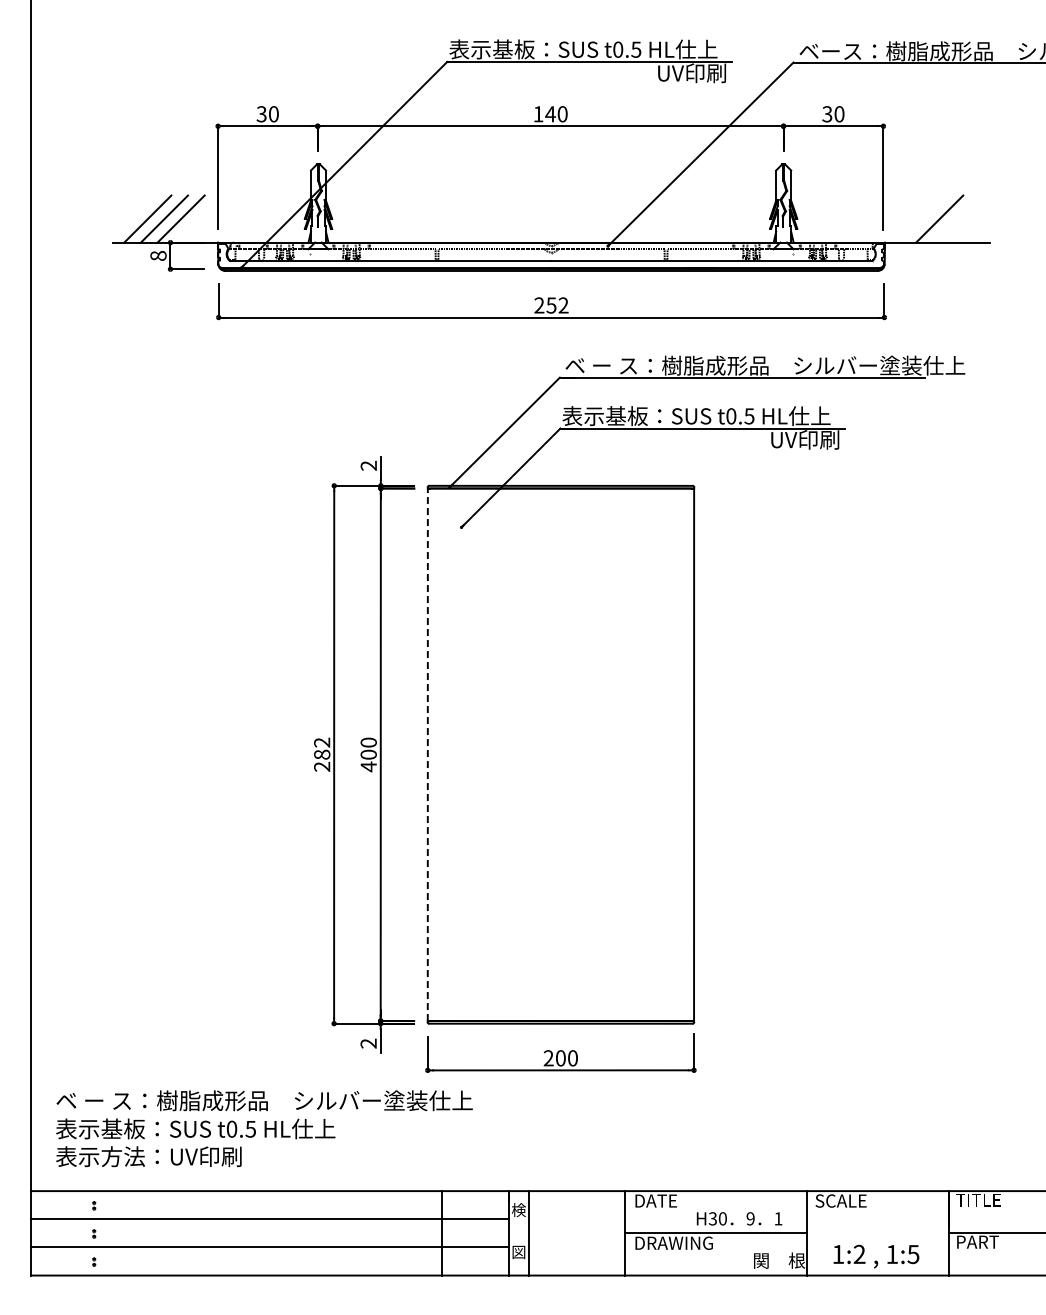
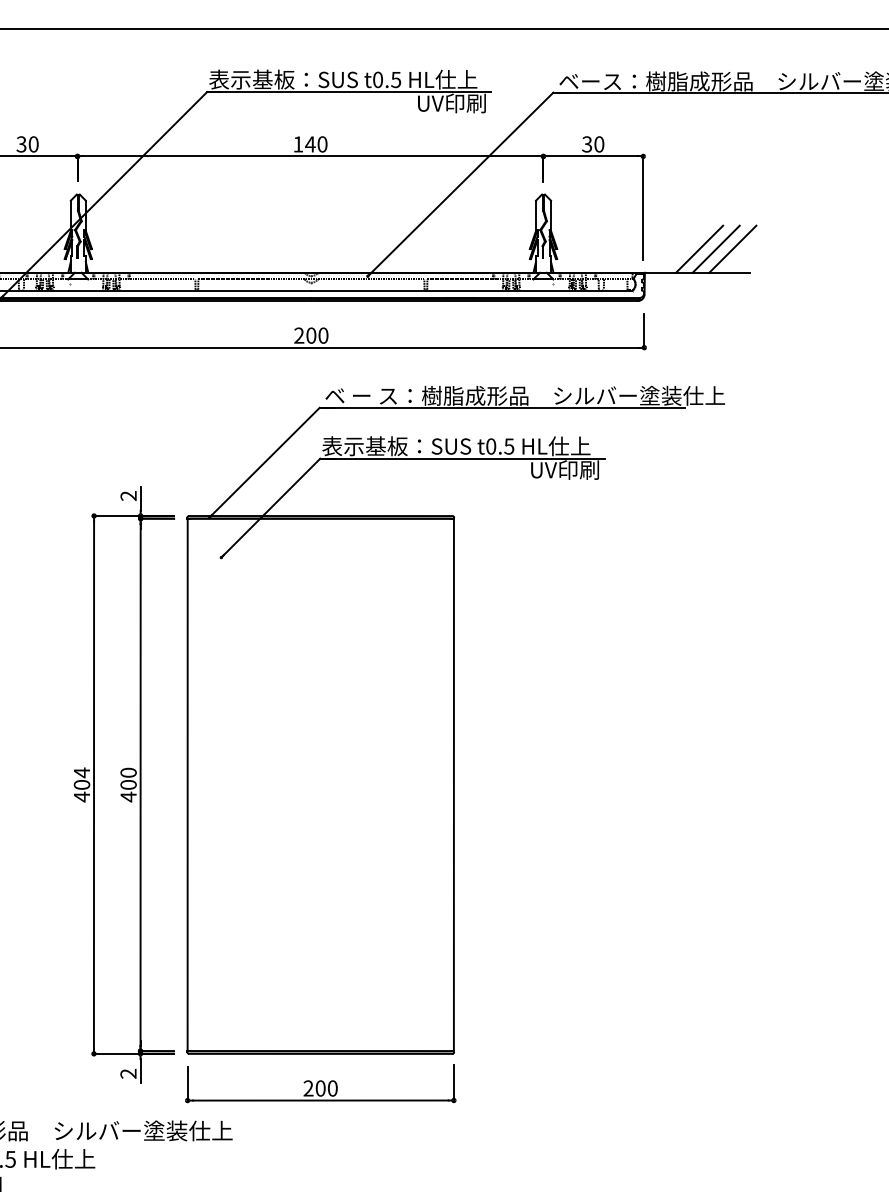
line: (955, 218) -> (715, 248), added
line: (972, 218) -> (732, 248), added
text: (557, 305) -> (317, 335), 252 -> 200
text: (322, 754) -> (82, 784), 282 -> 404
line: (427, 754) -> (187, 784), dashed -> solid

